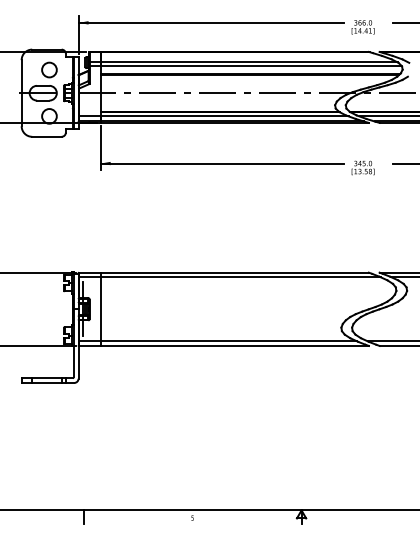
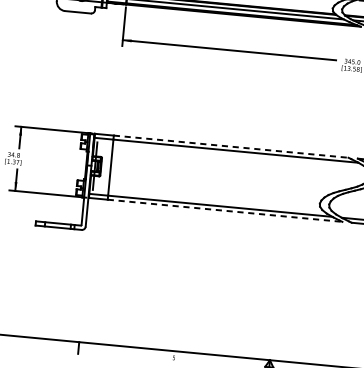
line: (235, 272) -> (231, 146), solid -> dashed
line: (235, 345) -> (225, 210), solid -> dashed

